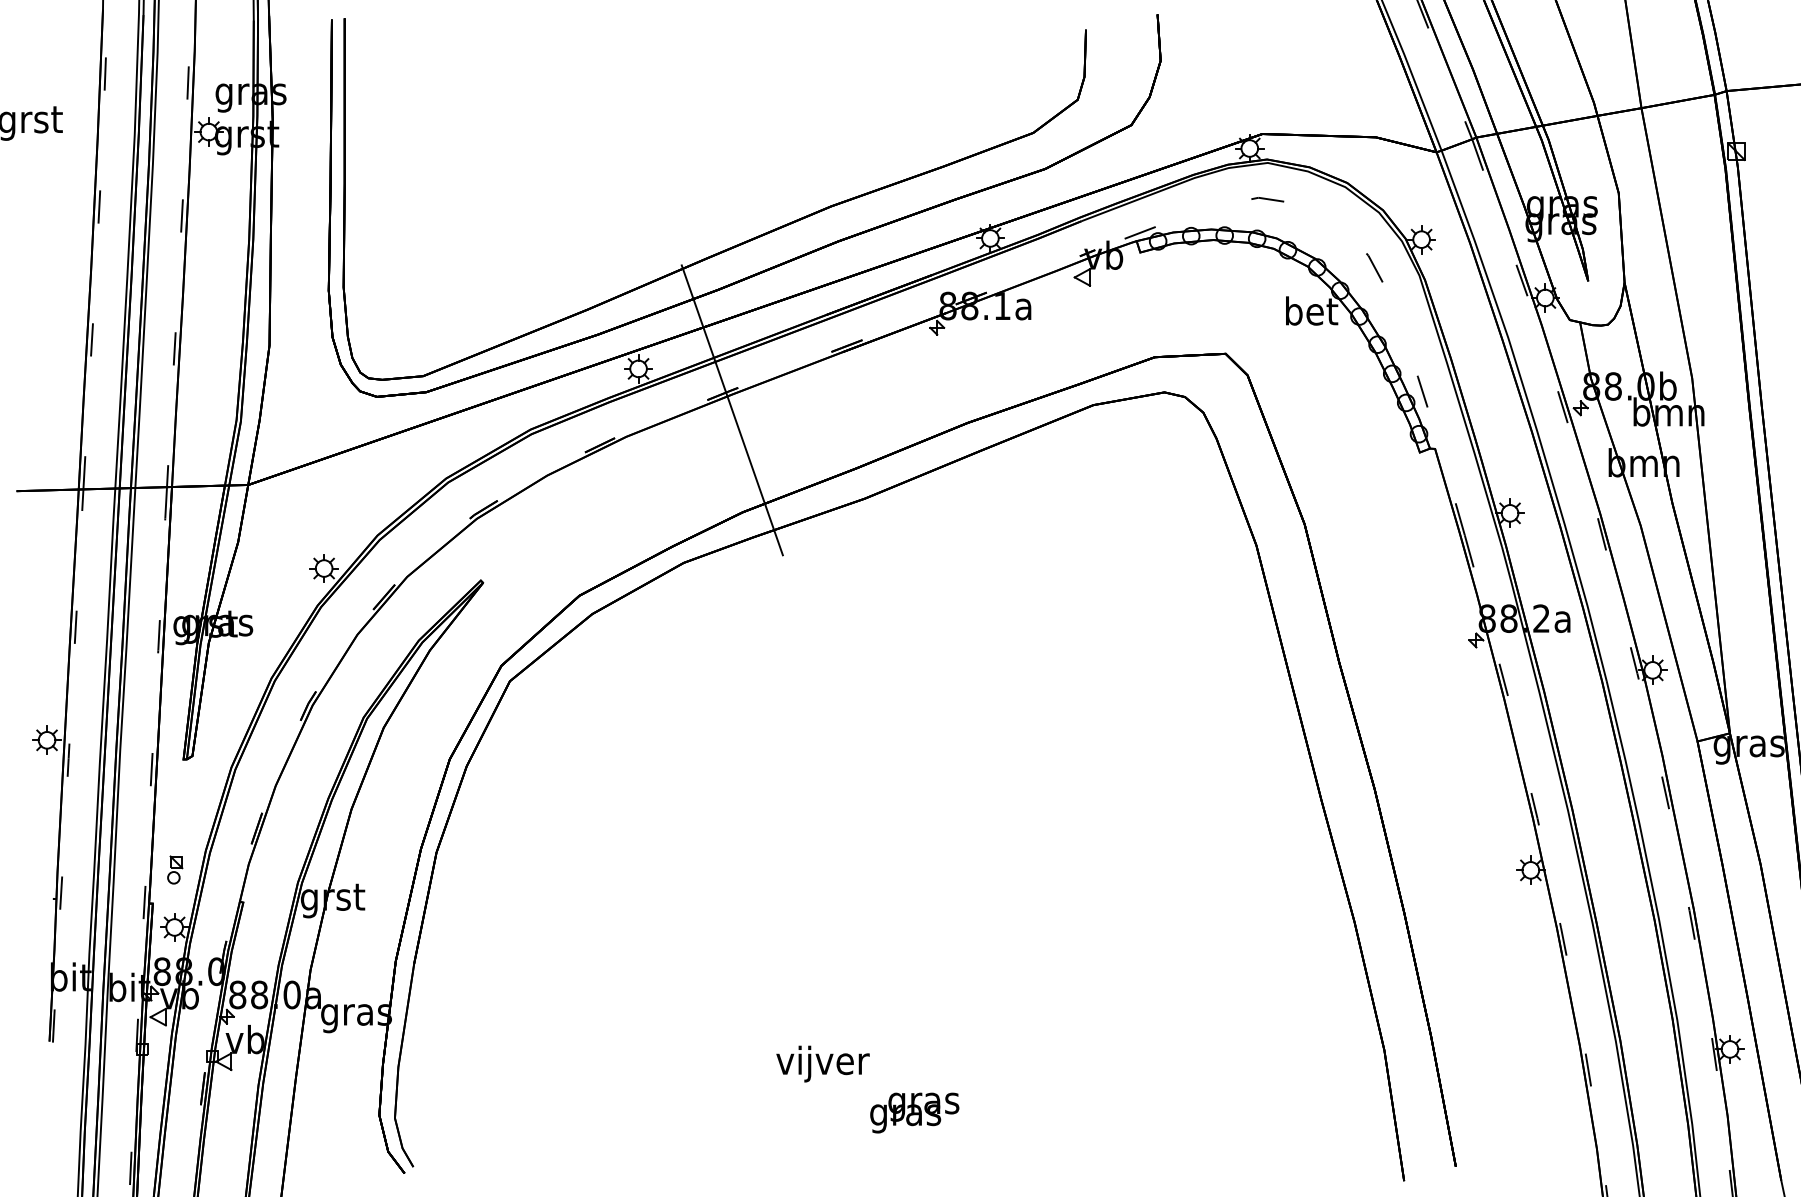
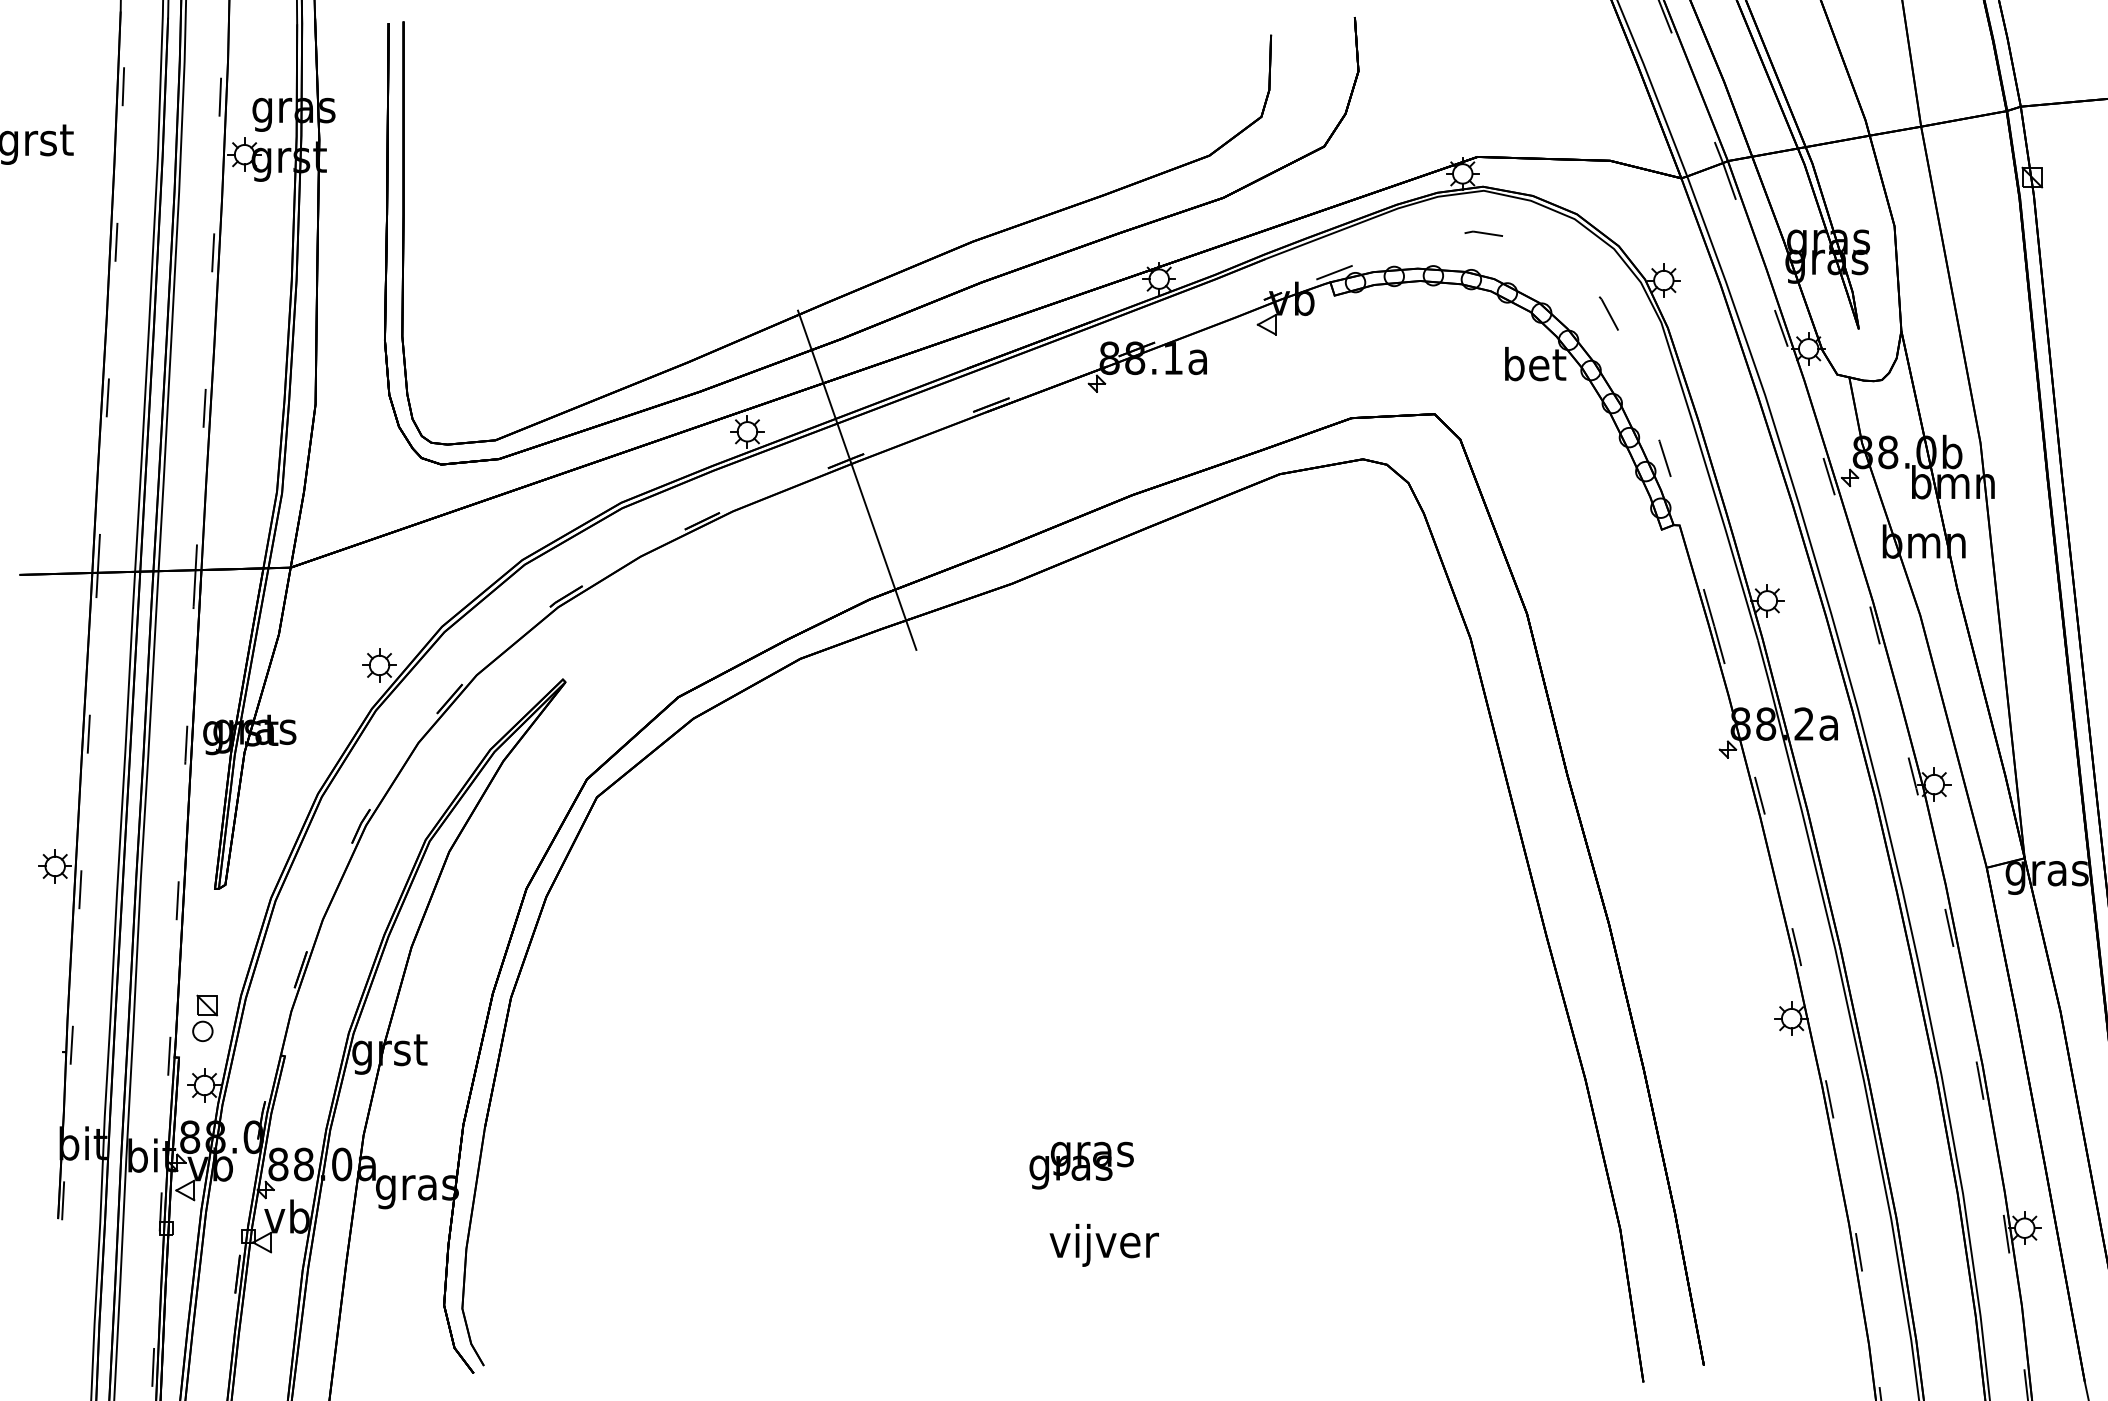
part: (175, 869) -> (205, 1017), size x1.43
text: (822, 1064) -> (1103, 1245), moved
text: (914, 1112) -> (1081, 1165), moved

